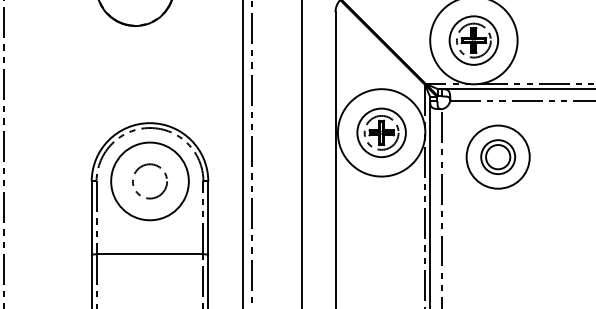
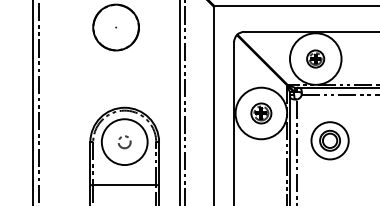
part: (473, 39) -> (315, 58), size x0.6
part: (381, 132) -> (261, 113), size x0.7
part: (497, 156) -> (329, 140), moved
circle: (149, 182) -> (124, 142), size x0.6

